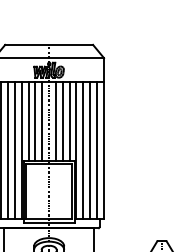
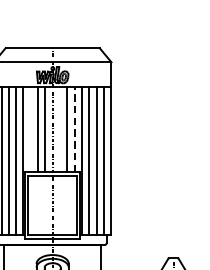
line: (28, 120) -> (30, 129), removed
line: (56, 120) -> (60, 129), removed
line: (69, 121) -> (74, 130), solid -> dashed

